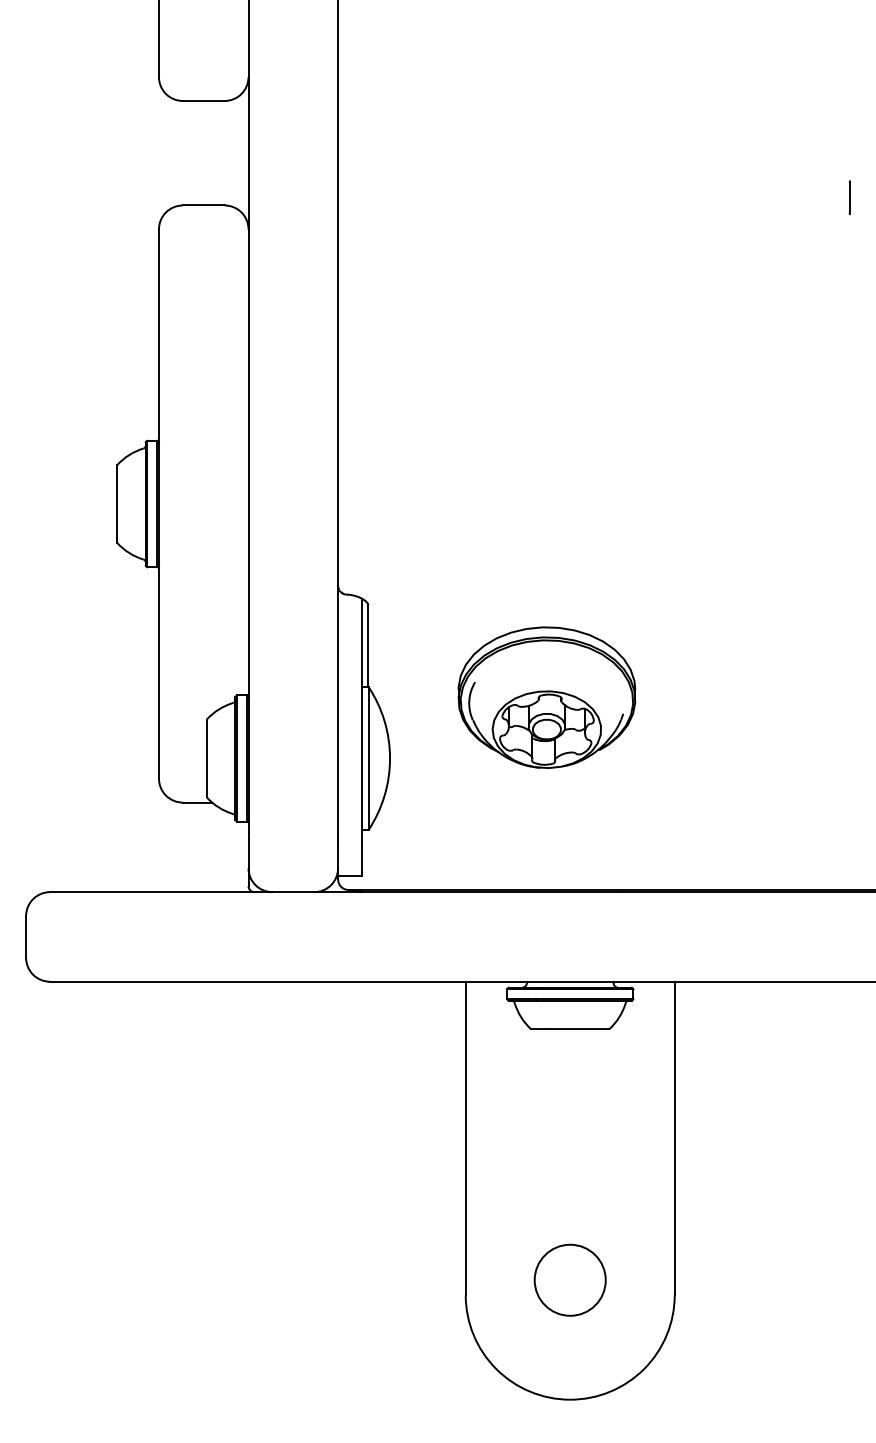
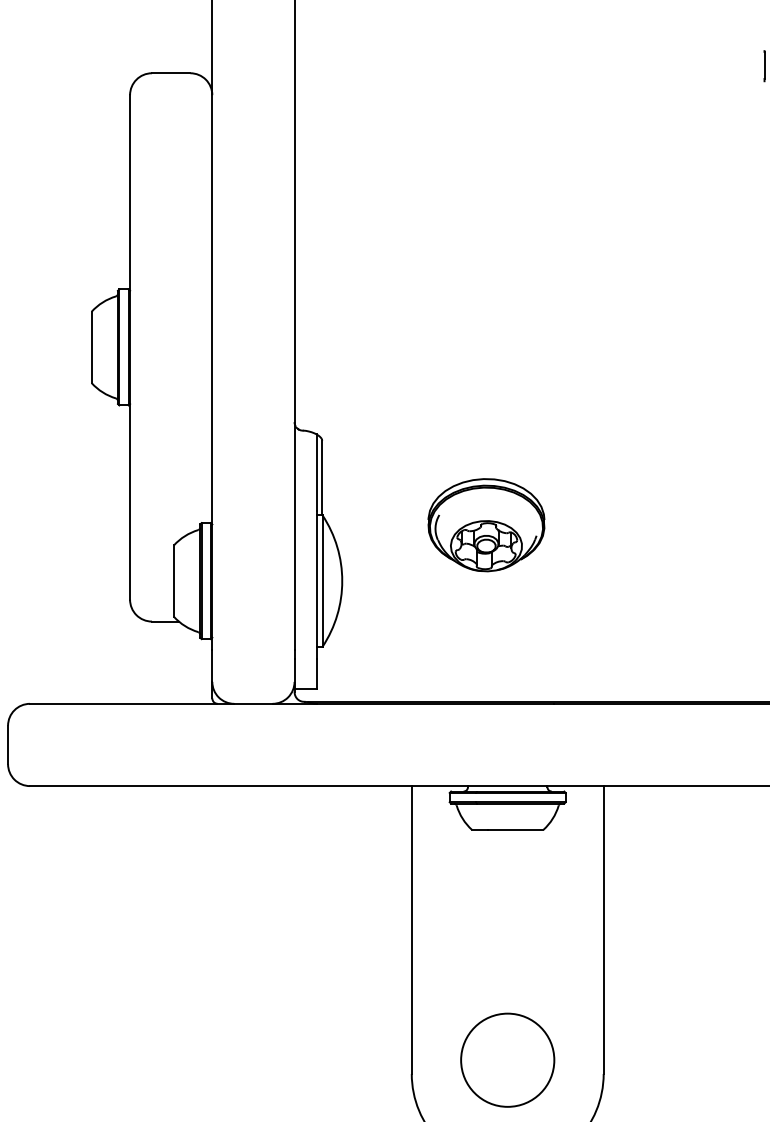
part: (547, 697) -> (486, 525), size x0.71
circle: (569, 1280) -> (507, 1060), size x1.43

